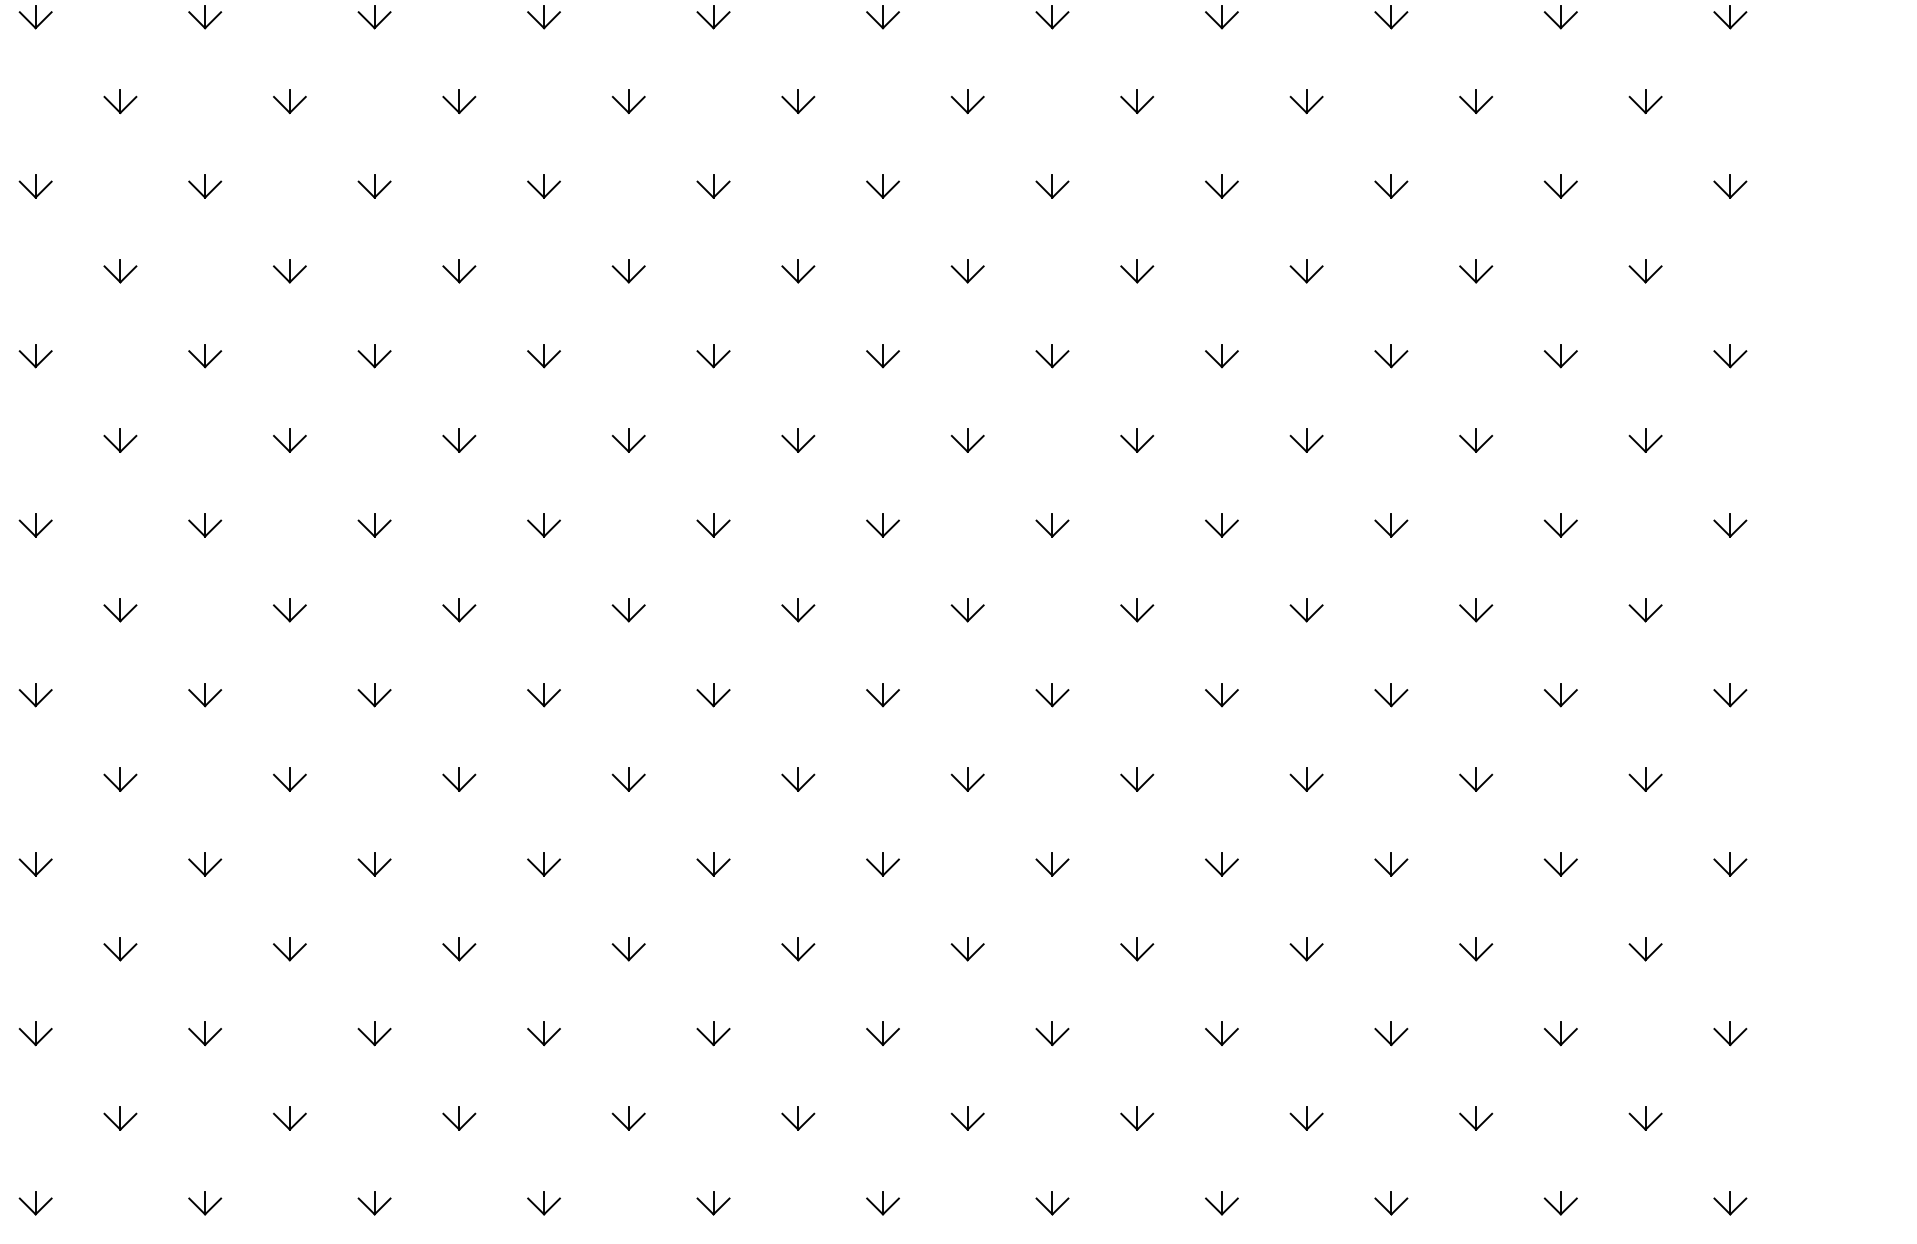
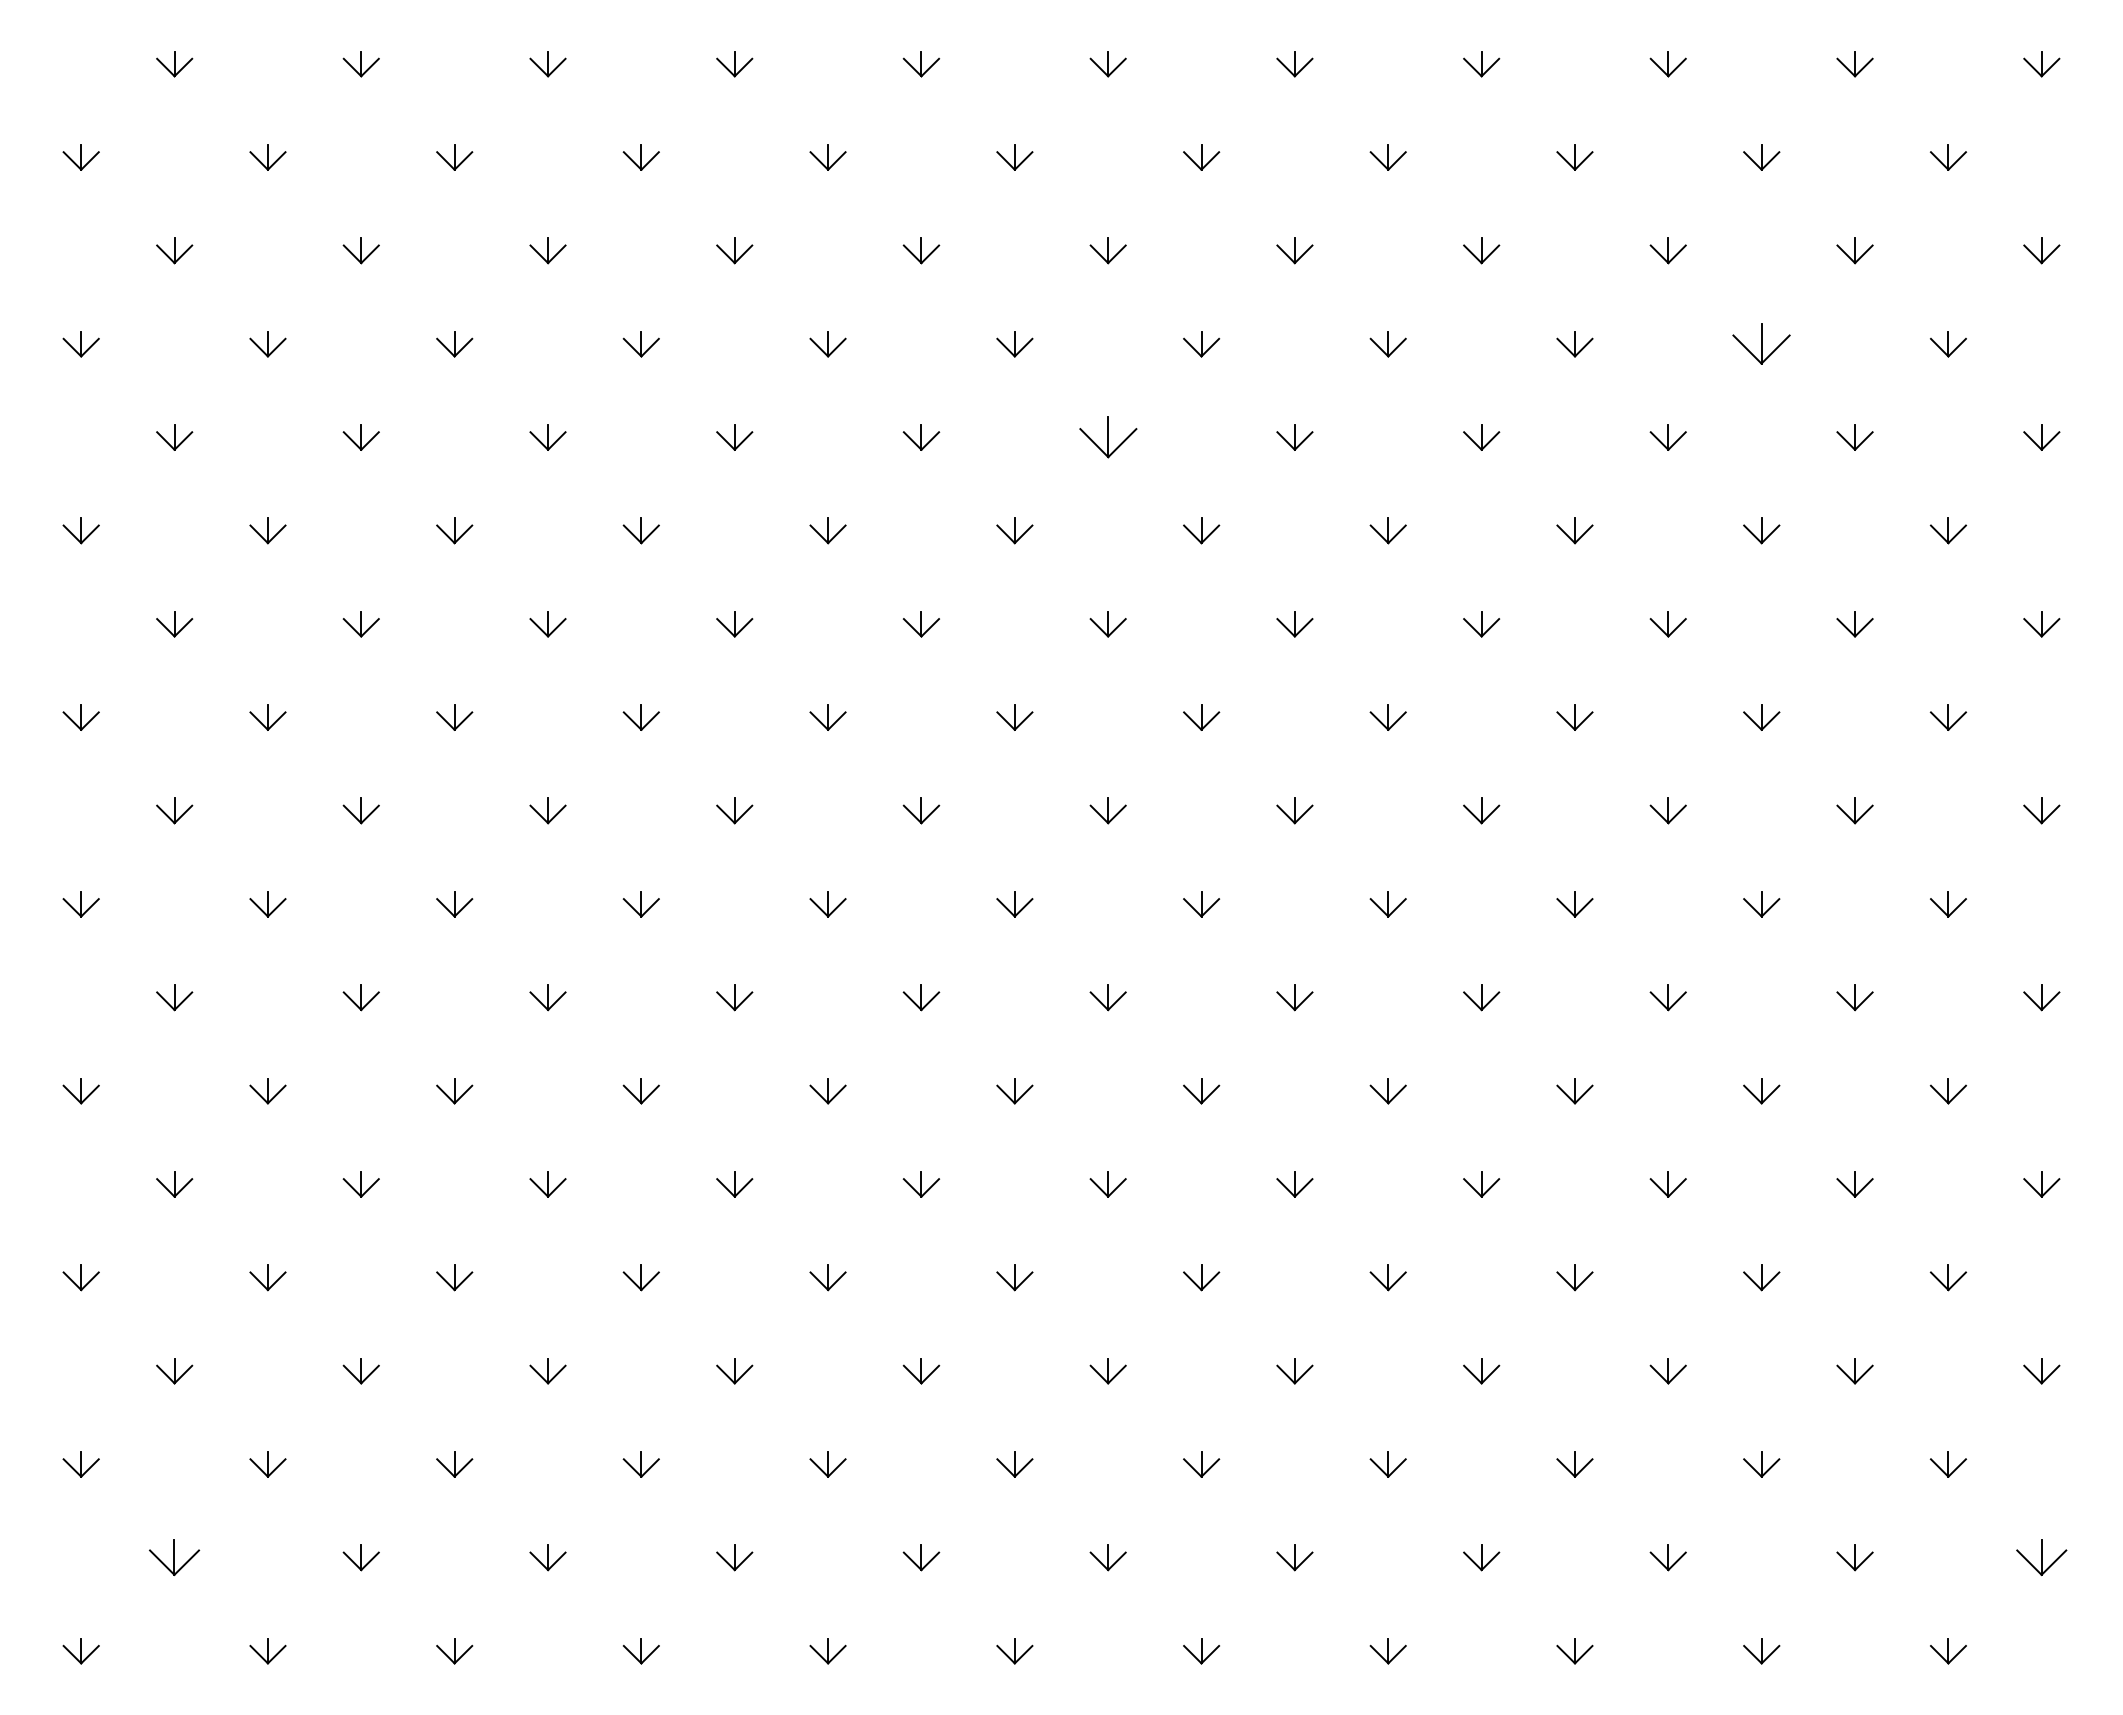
part: (1475, 102) -> (1761, 344), size x1.6
part: (882, 186) -> (1107, 437), size x1.6
part: (35, 1202) -> (174, 1557), size x1.4
part: (1730, 1202) -> (2041, 1557), size x1.4

